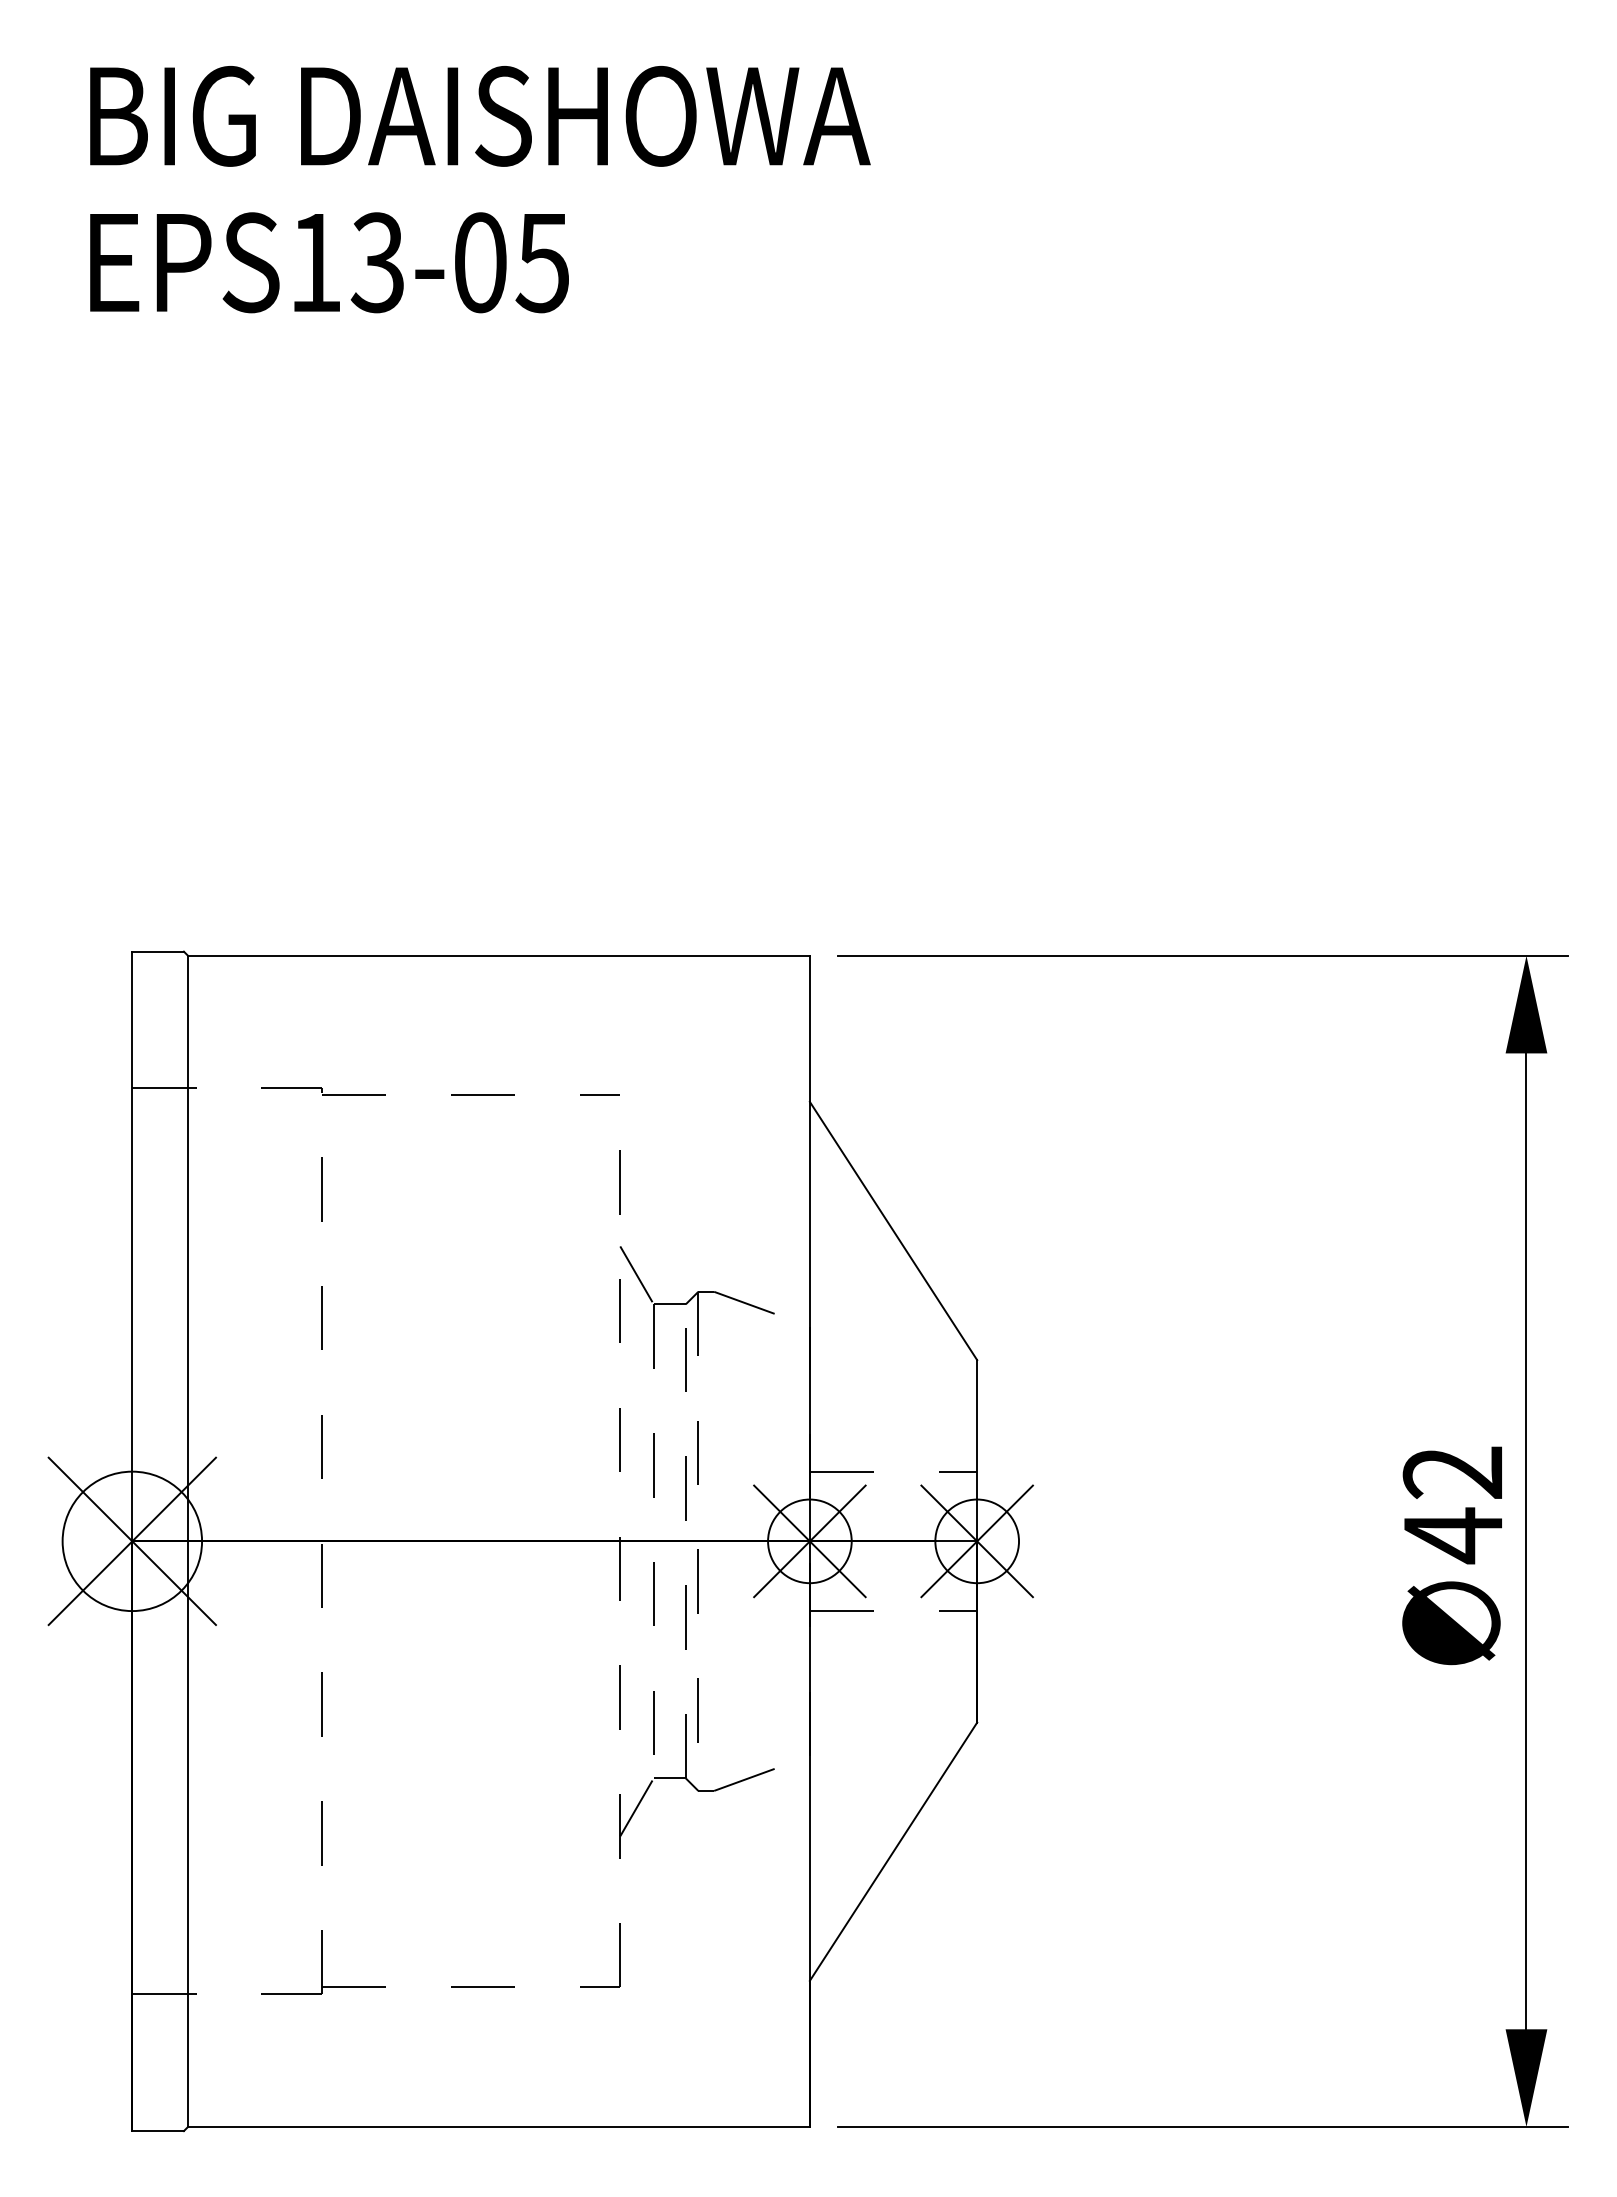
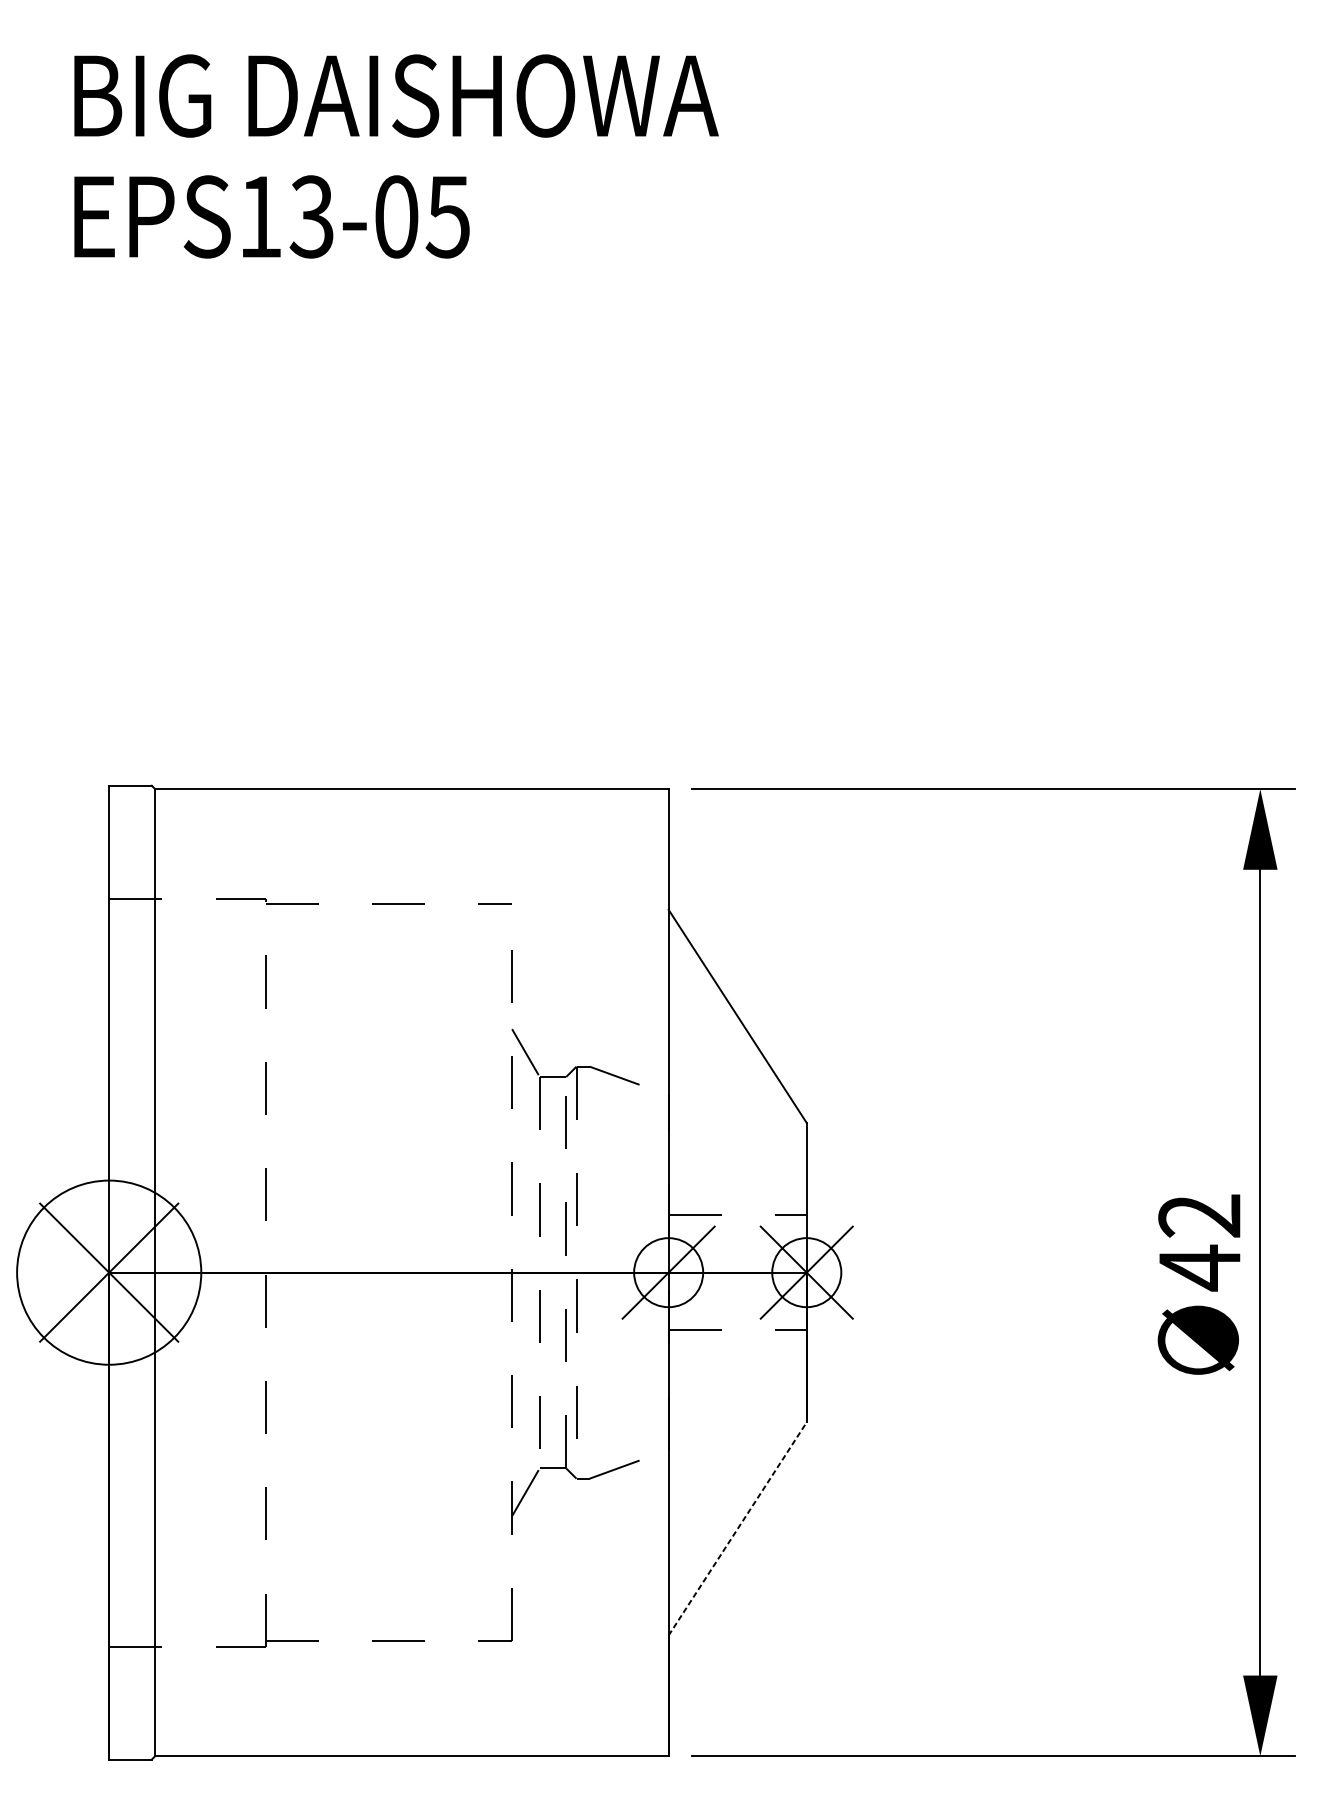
circle: (132, 1541) -> (109, 1272), size x1.6
line: (809, 1541) -> (668, 1272), removed
line: (893, 1851) -> (737, 1528), solid -> dashed

